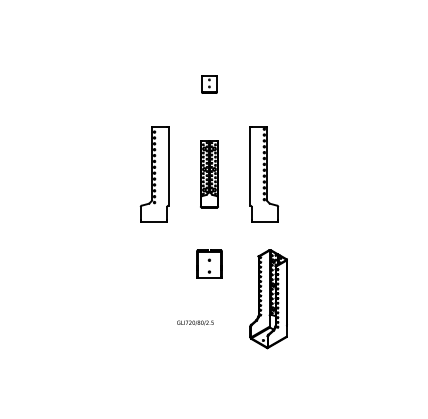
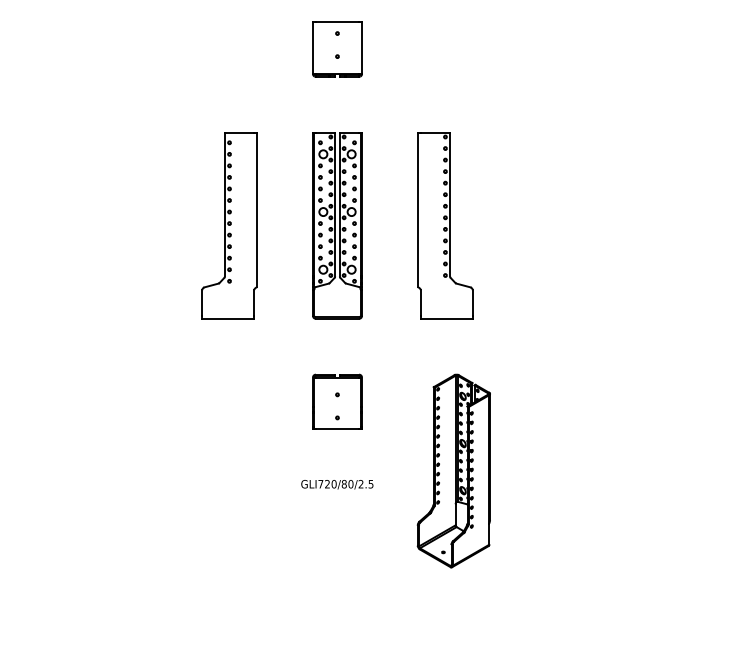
part: (209, 84) -> (337, 49), size x1.67
part: (209, 174) -> (337, 226), size x1.43
text: (195, 322) -> (337, 483), moved

